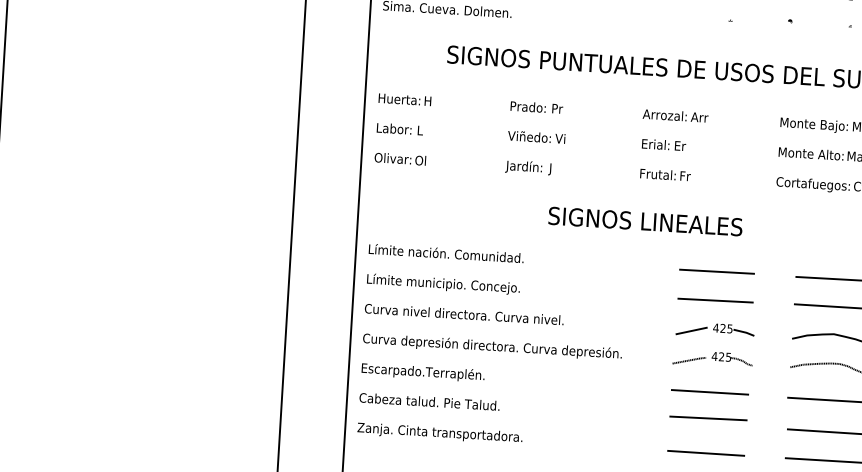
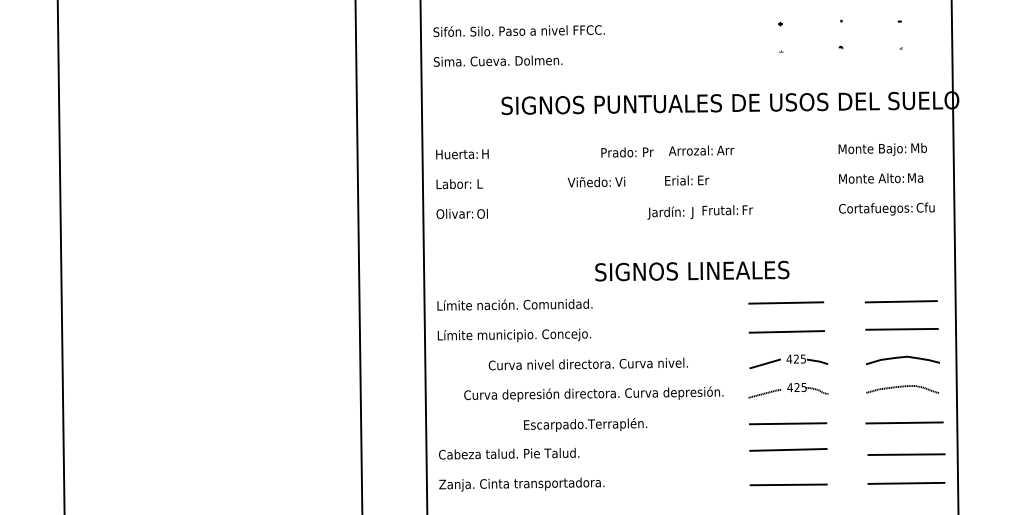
text: (536, 107) -> (627, 152), moved
text: (675, 115) -> (701, 150), moved
text: (664, 145) -> (687, 180), moved
text: (528, 167) -> (670, 212), moved
text: (645, 220) -> (692, 270), moved
text: (463, 313) -> (587, 363), moved
text: (492, 346) -> (593, 393), moved
text: (423, 372) -> (585, 424), moved

